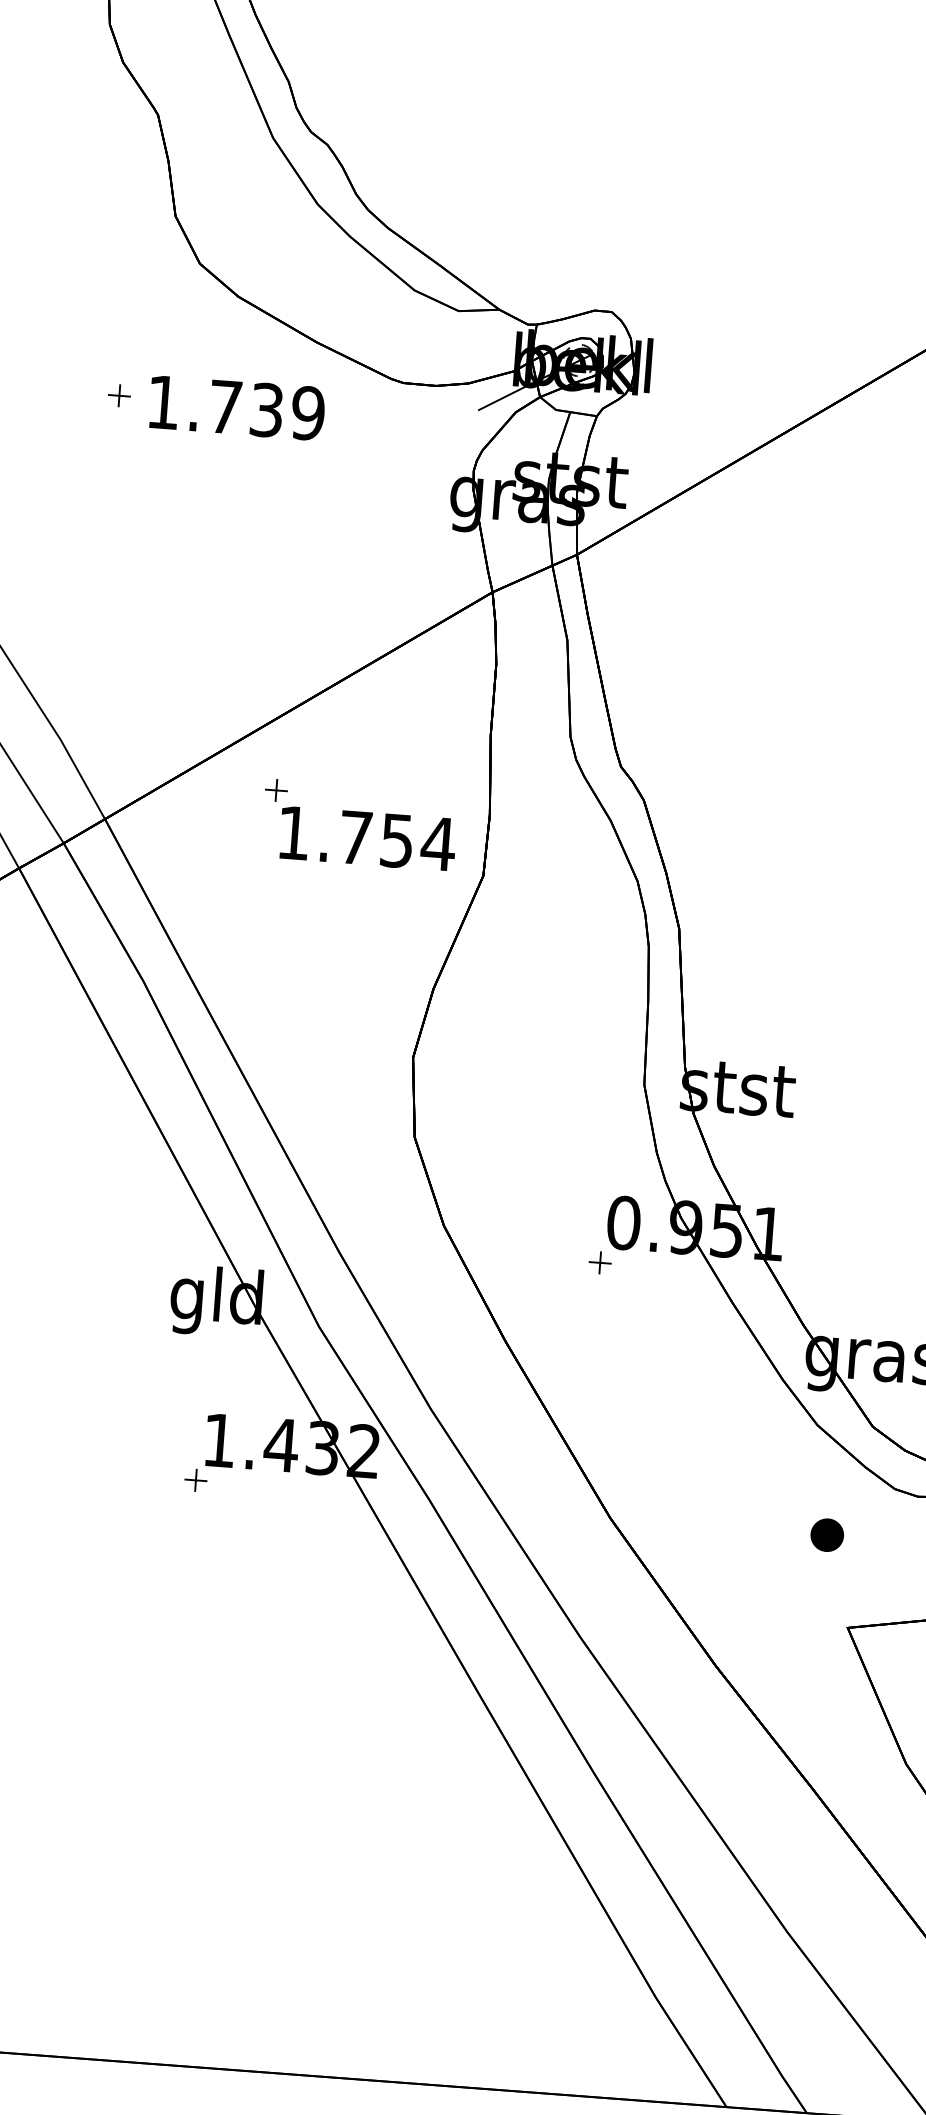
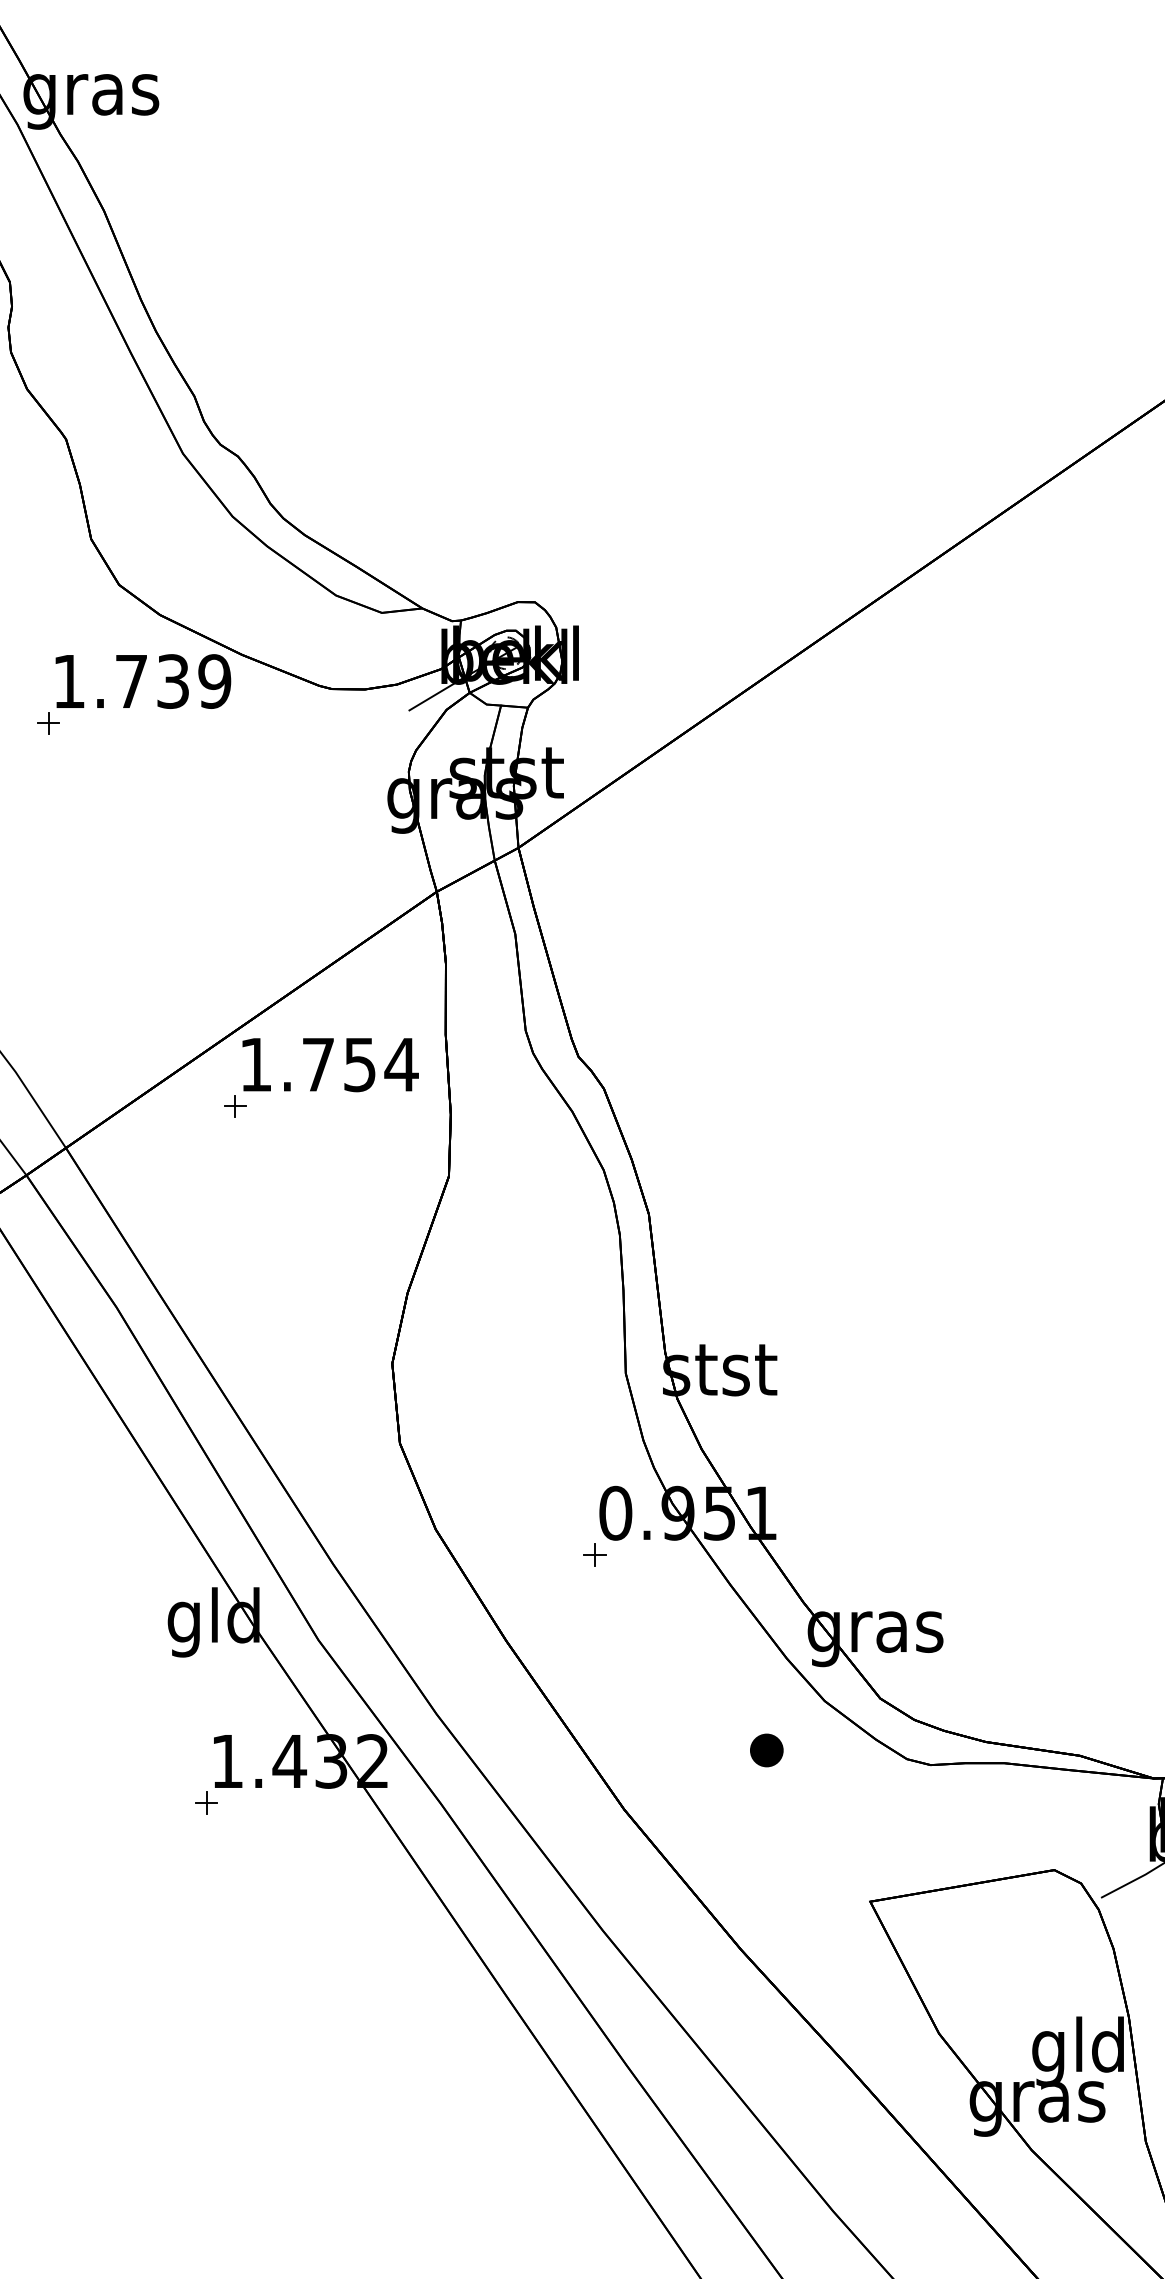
text: (237, 407) -> (143, 681), moved
text: (367, 839) -> (330, 1065), moved
part: (826, 1535) -> (766, 1750), moved

